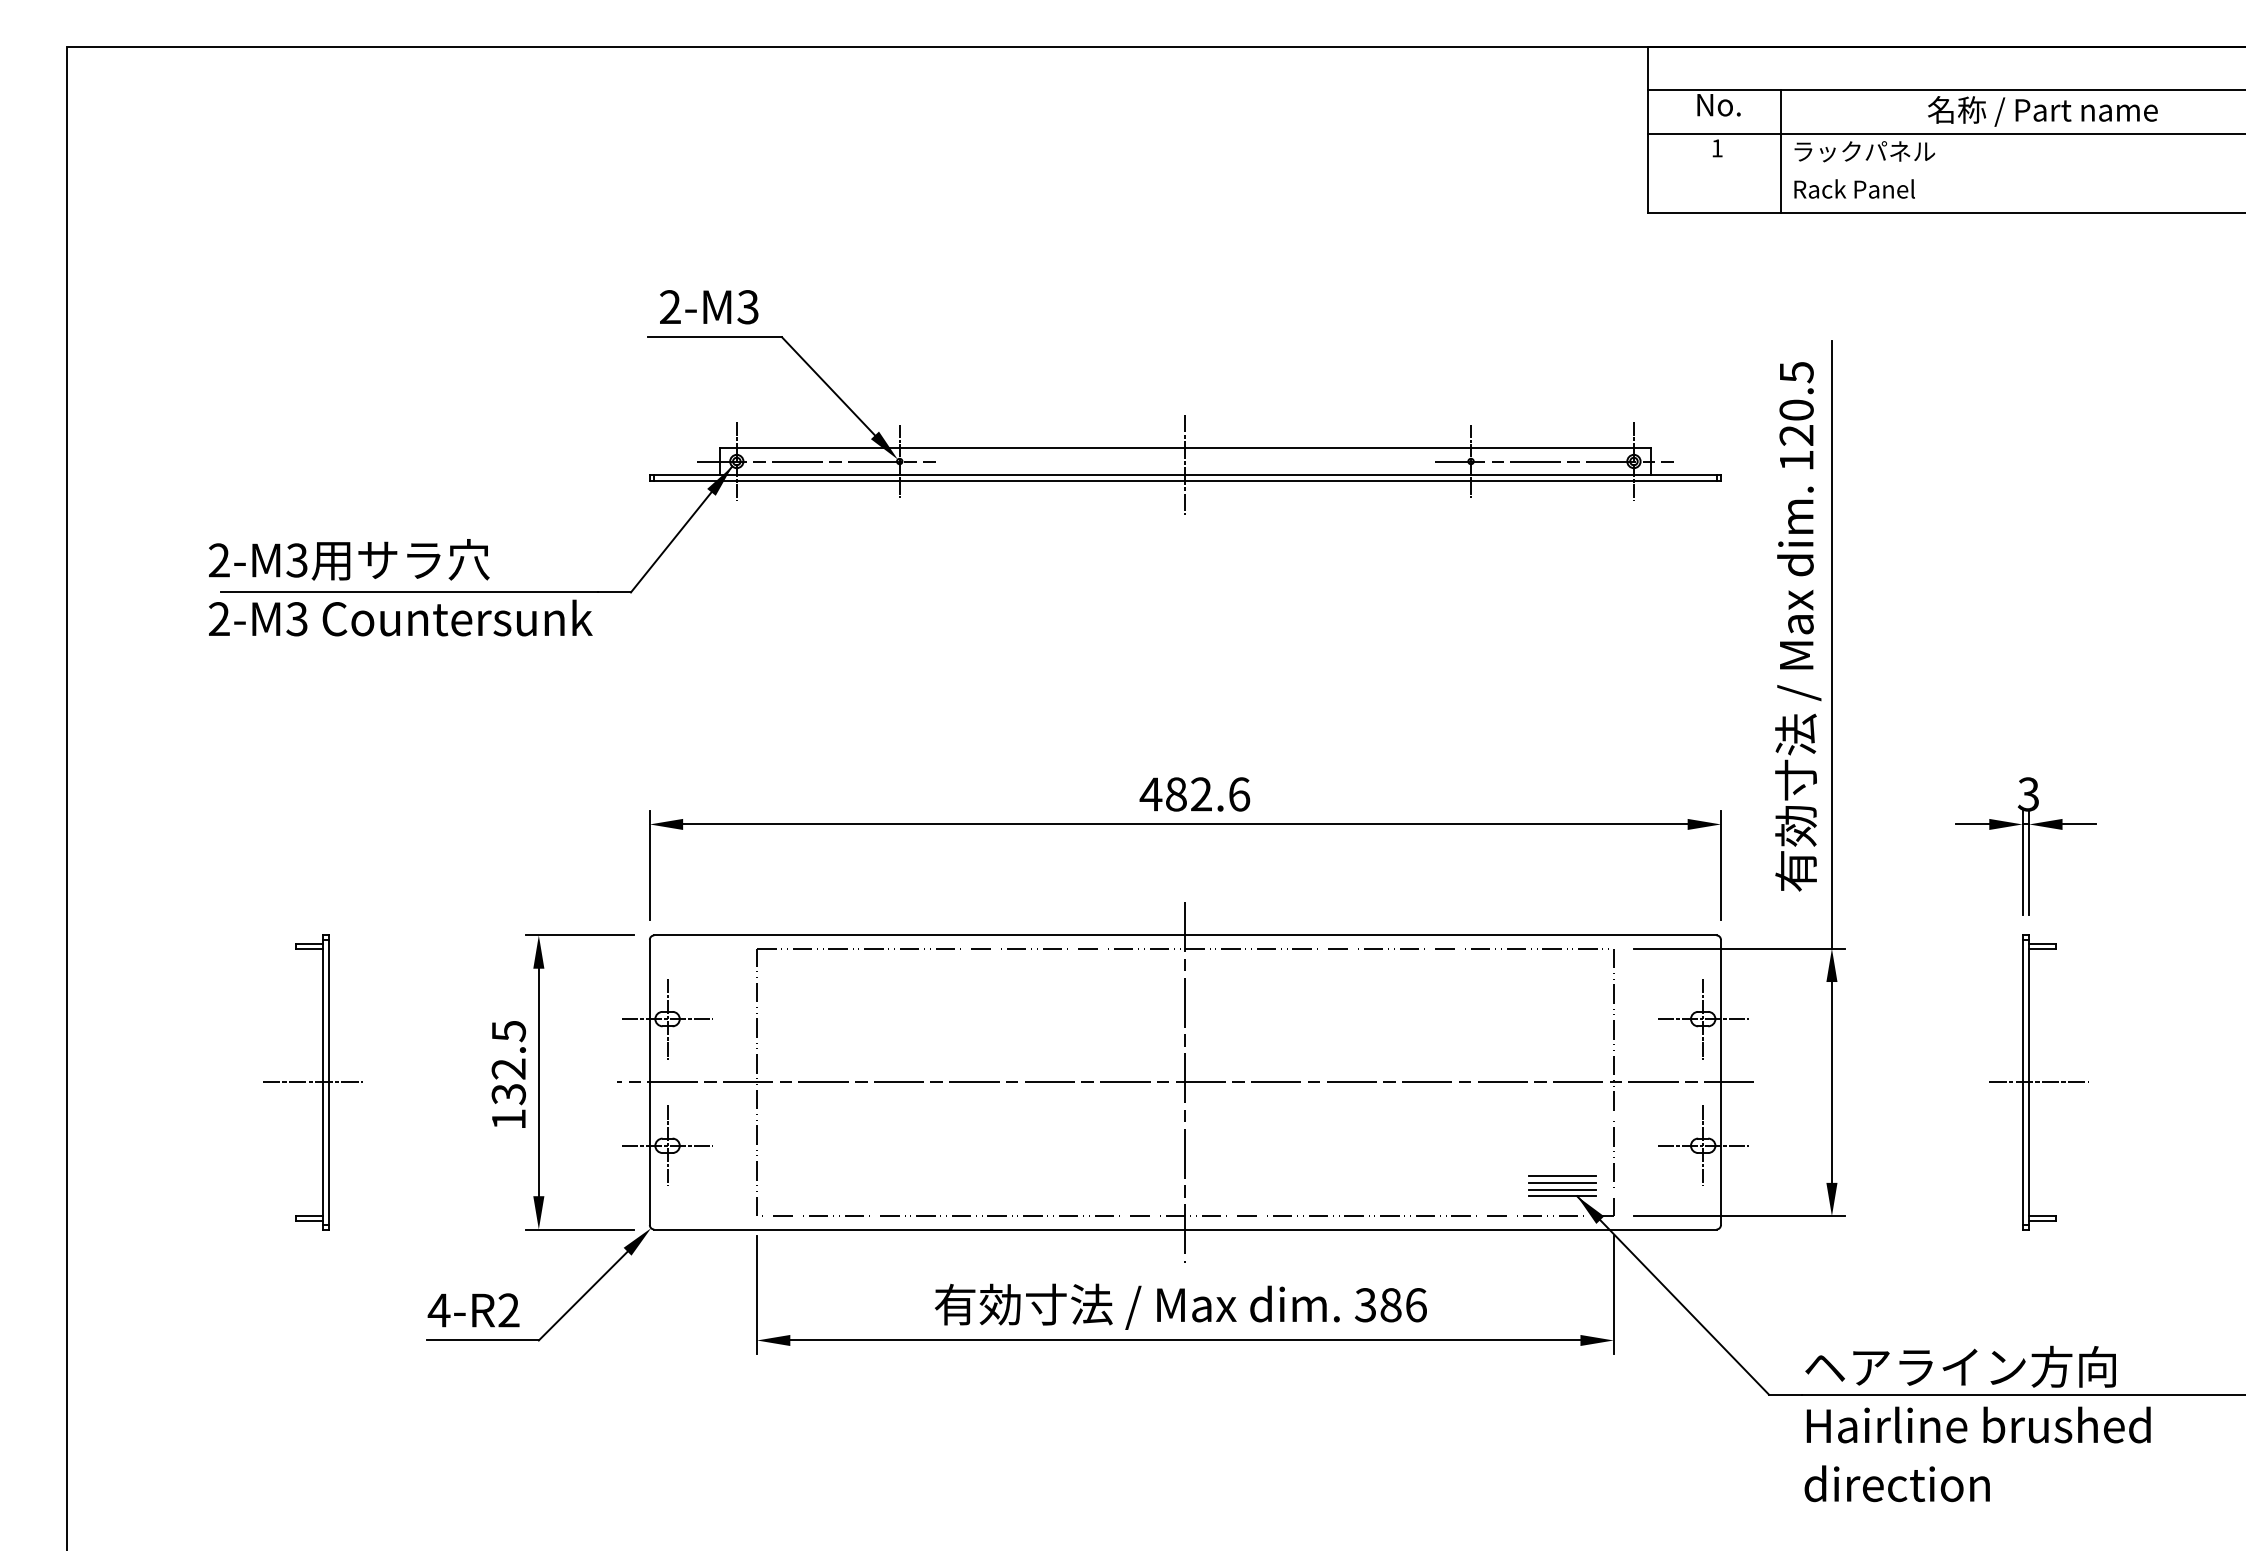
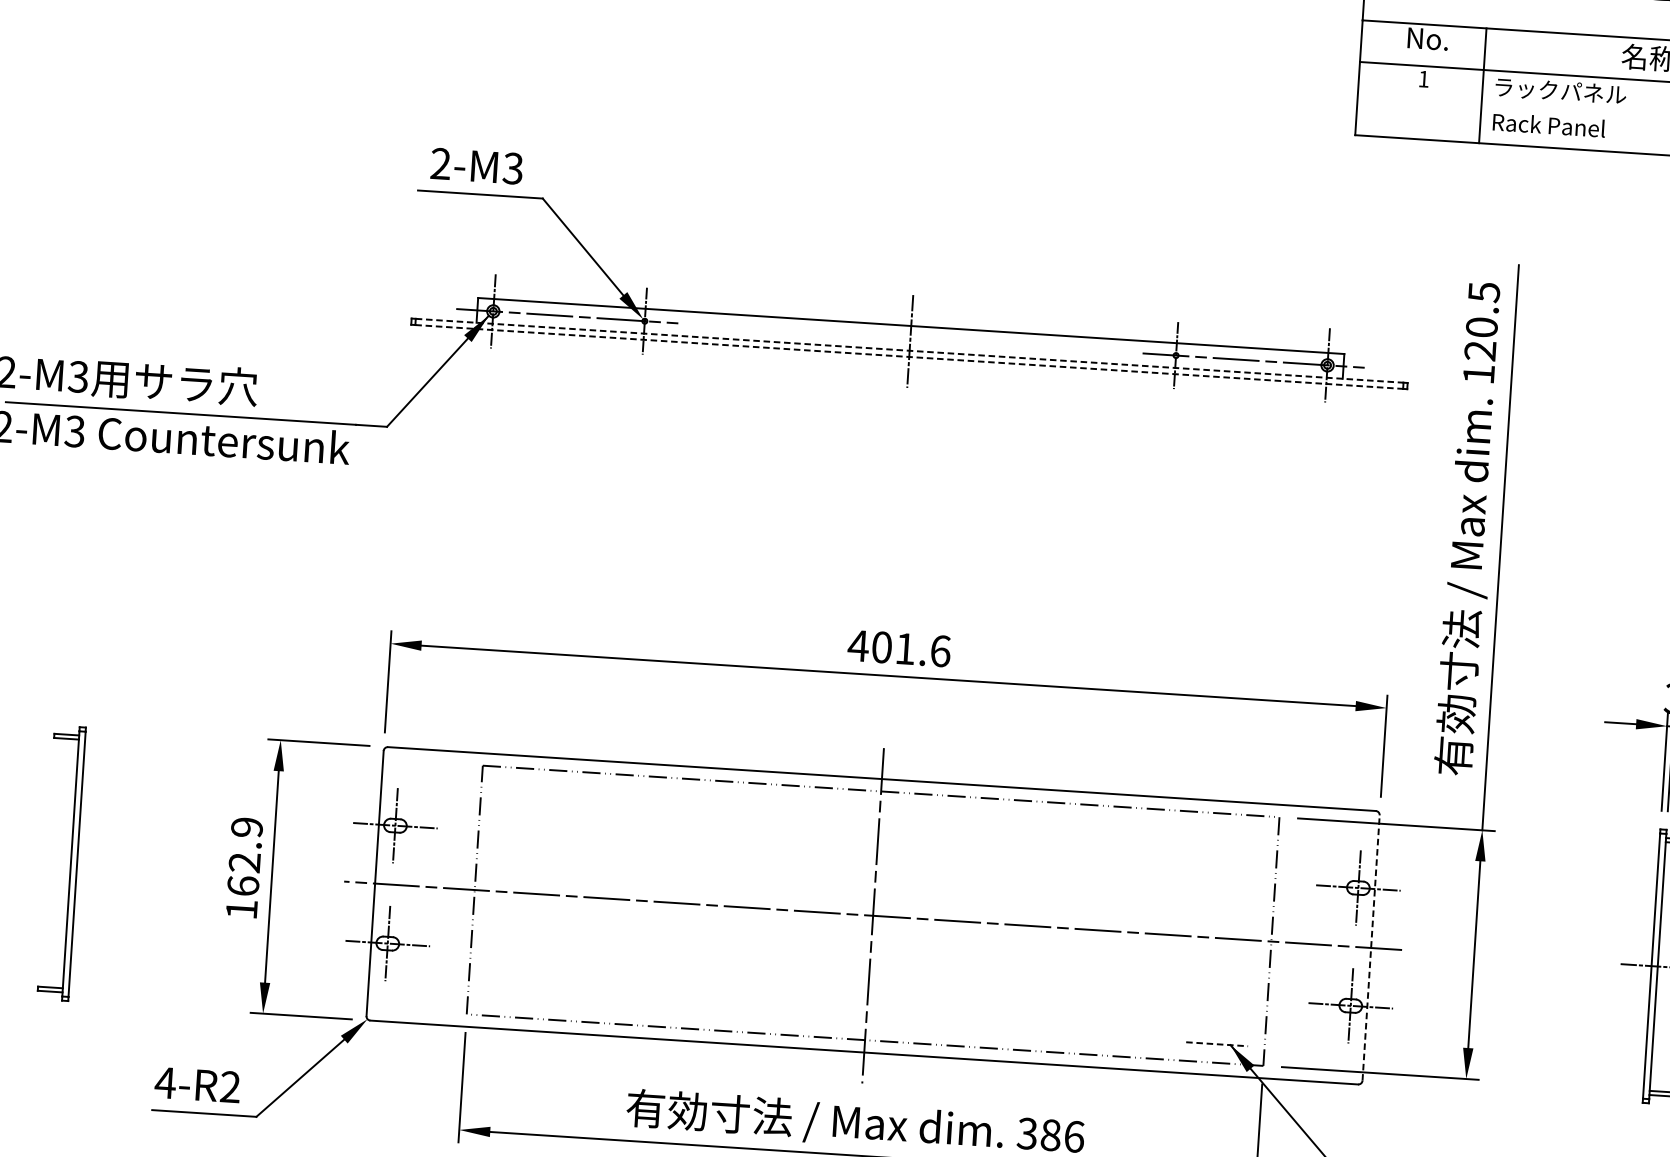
line: (1185, 474) -> (909, 350), solid -> dashed
line: (1185, 481) -> (909, 356), solid -> dashed
text: (1188, 794) -> (893, 648), 482.6 -> 401.6
text: (508, 1063) -> (244, 857), 132.5 -> 162.9
line: (312, 1082) -> (61, 863), removed
line: (1720, 1082) -> (1370, 948), solid -> dashed
line: (1562, 1176) -> (1218, 1025), removed
line: (1562, 1182) -> (1217, 1031), removed
line: (1562, 1189) -> (1217, 1038), removed
line: (1563, 1196) -> (1217, 1044), solid -> dashed

